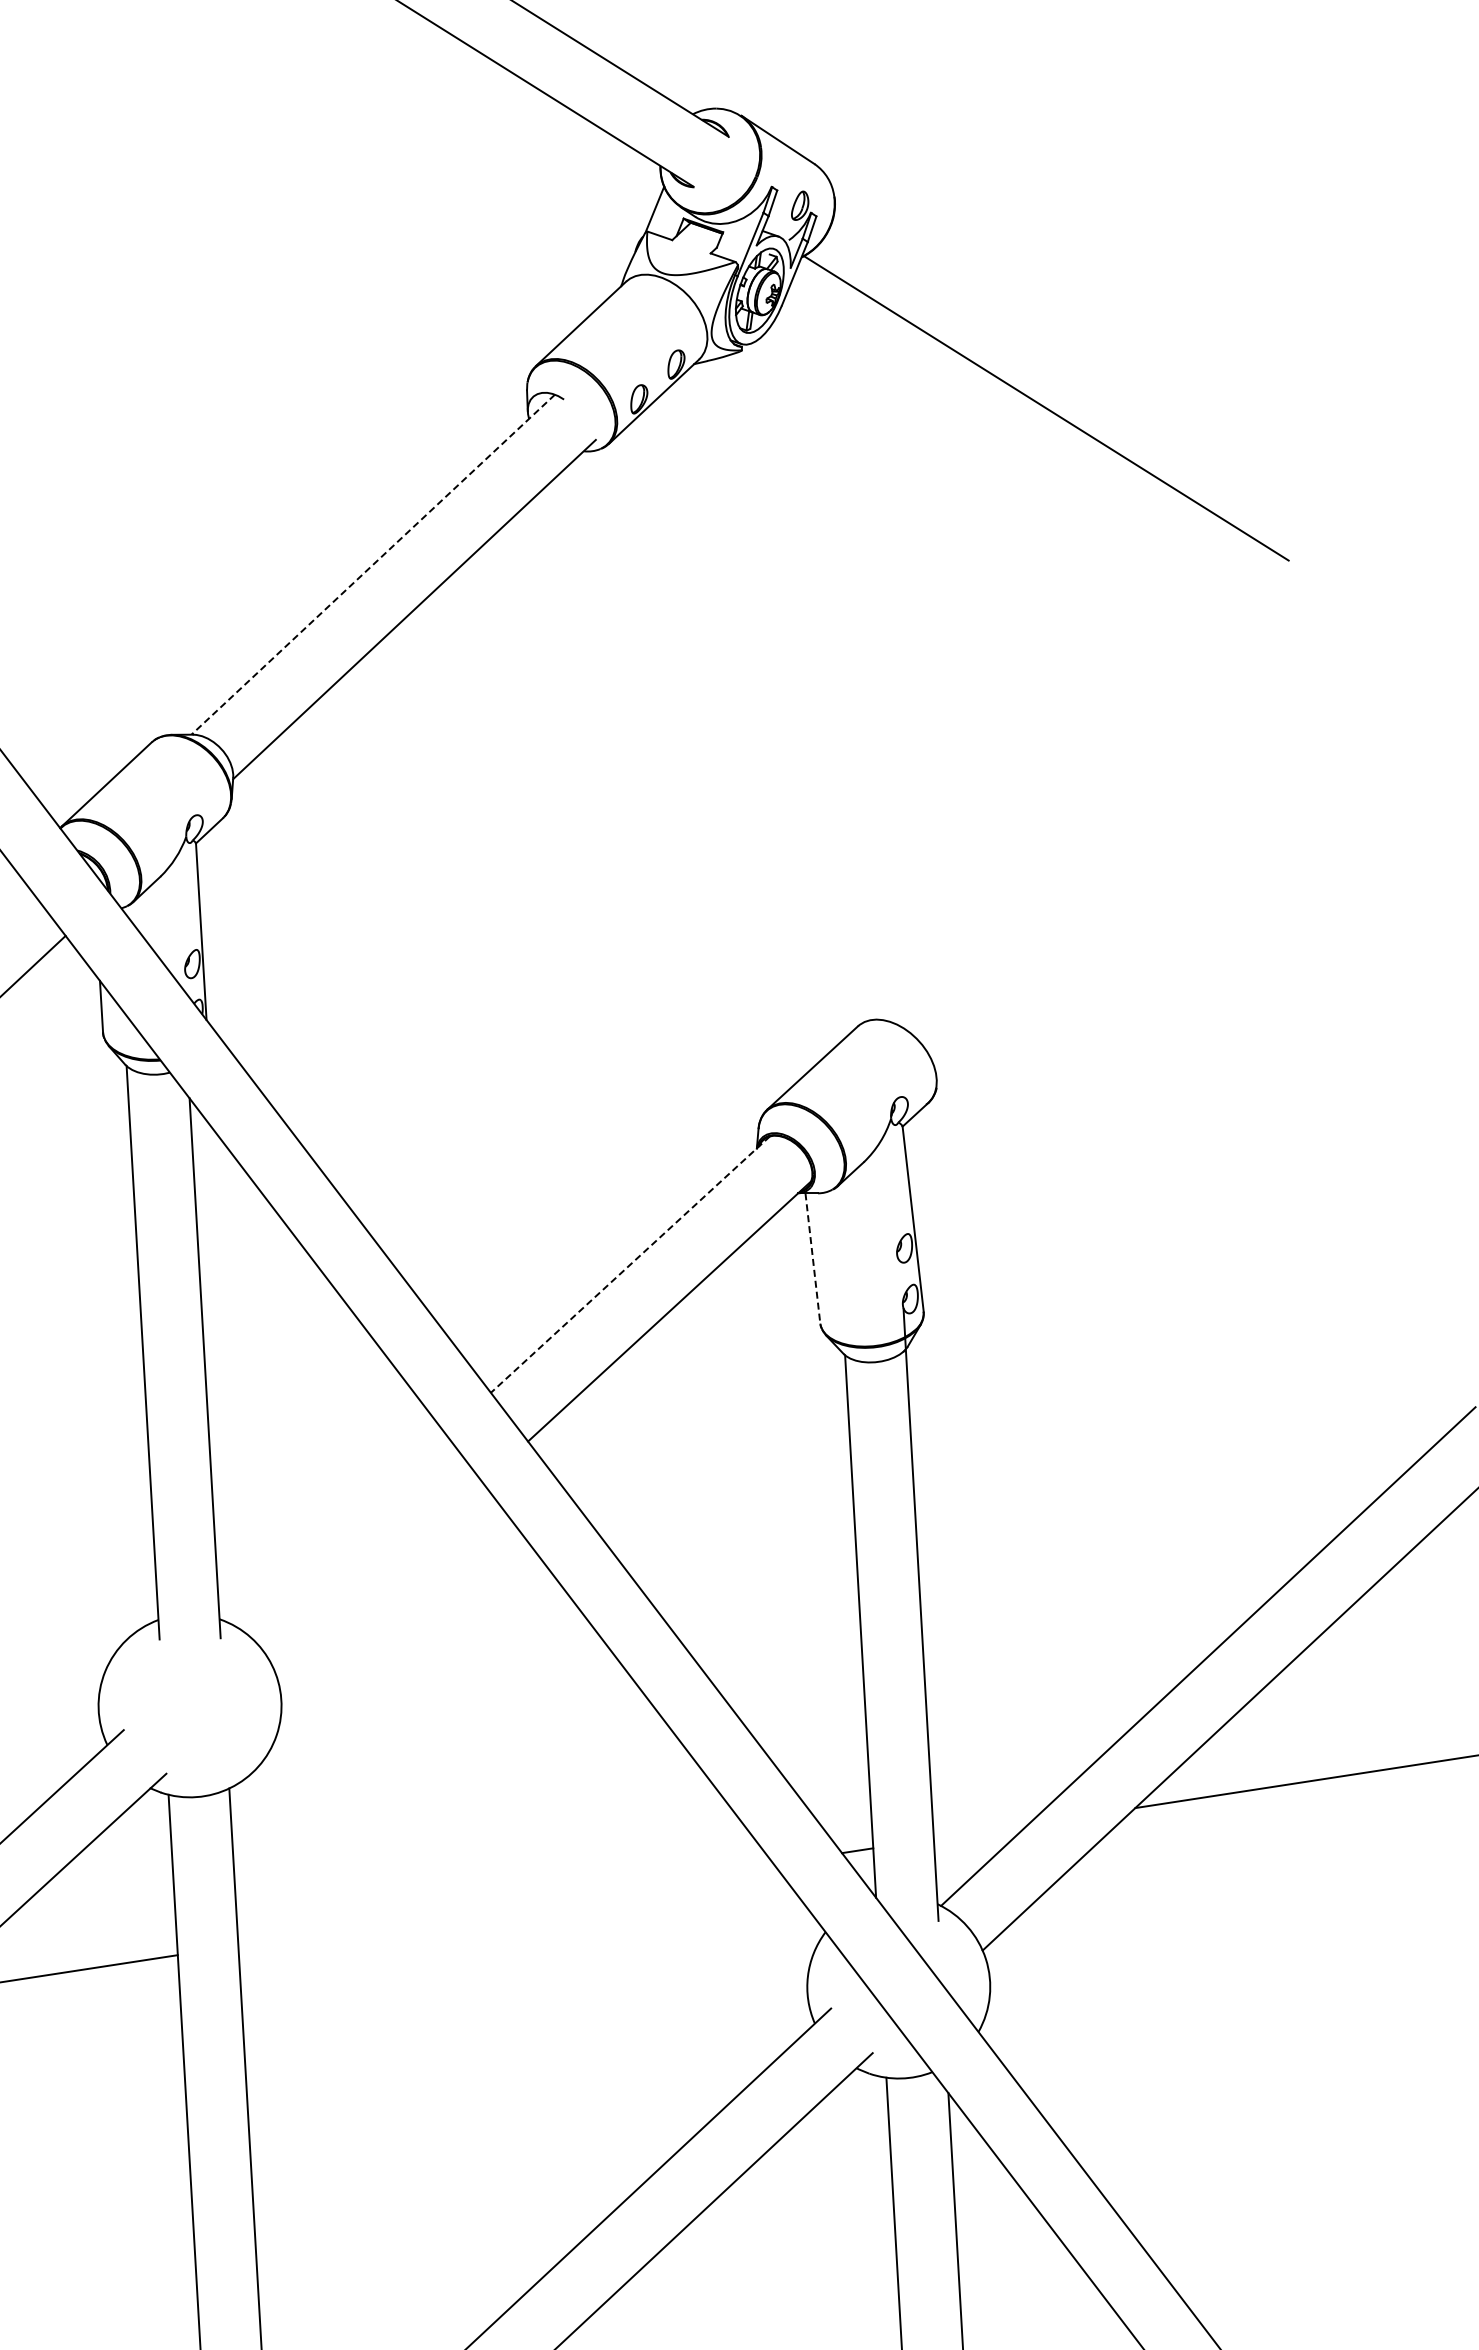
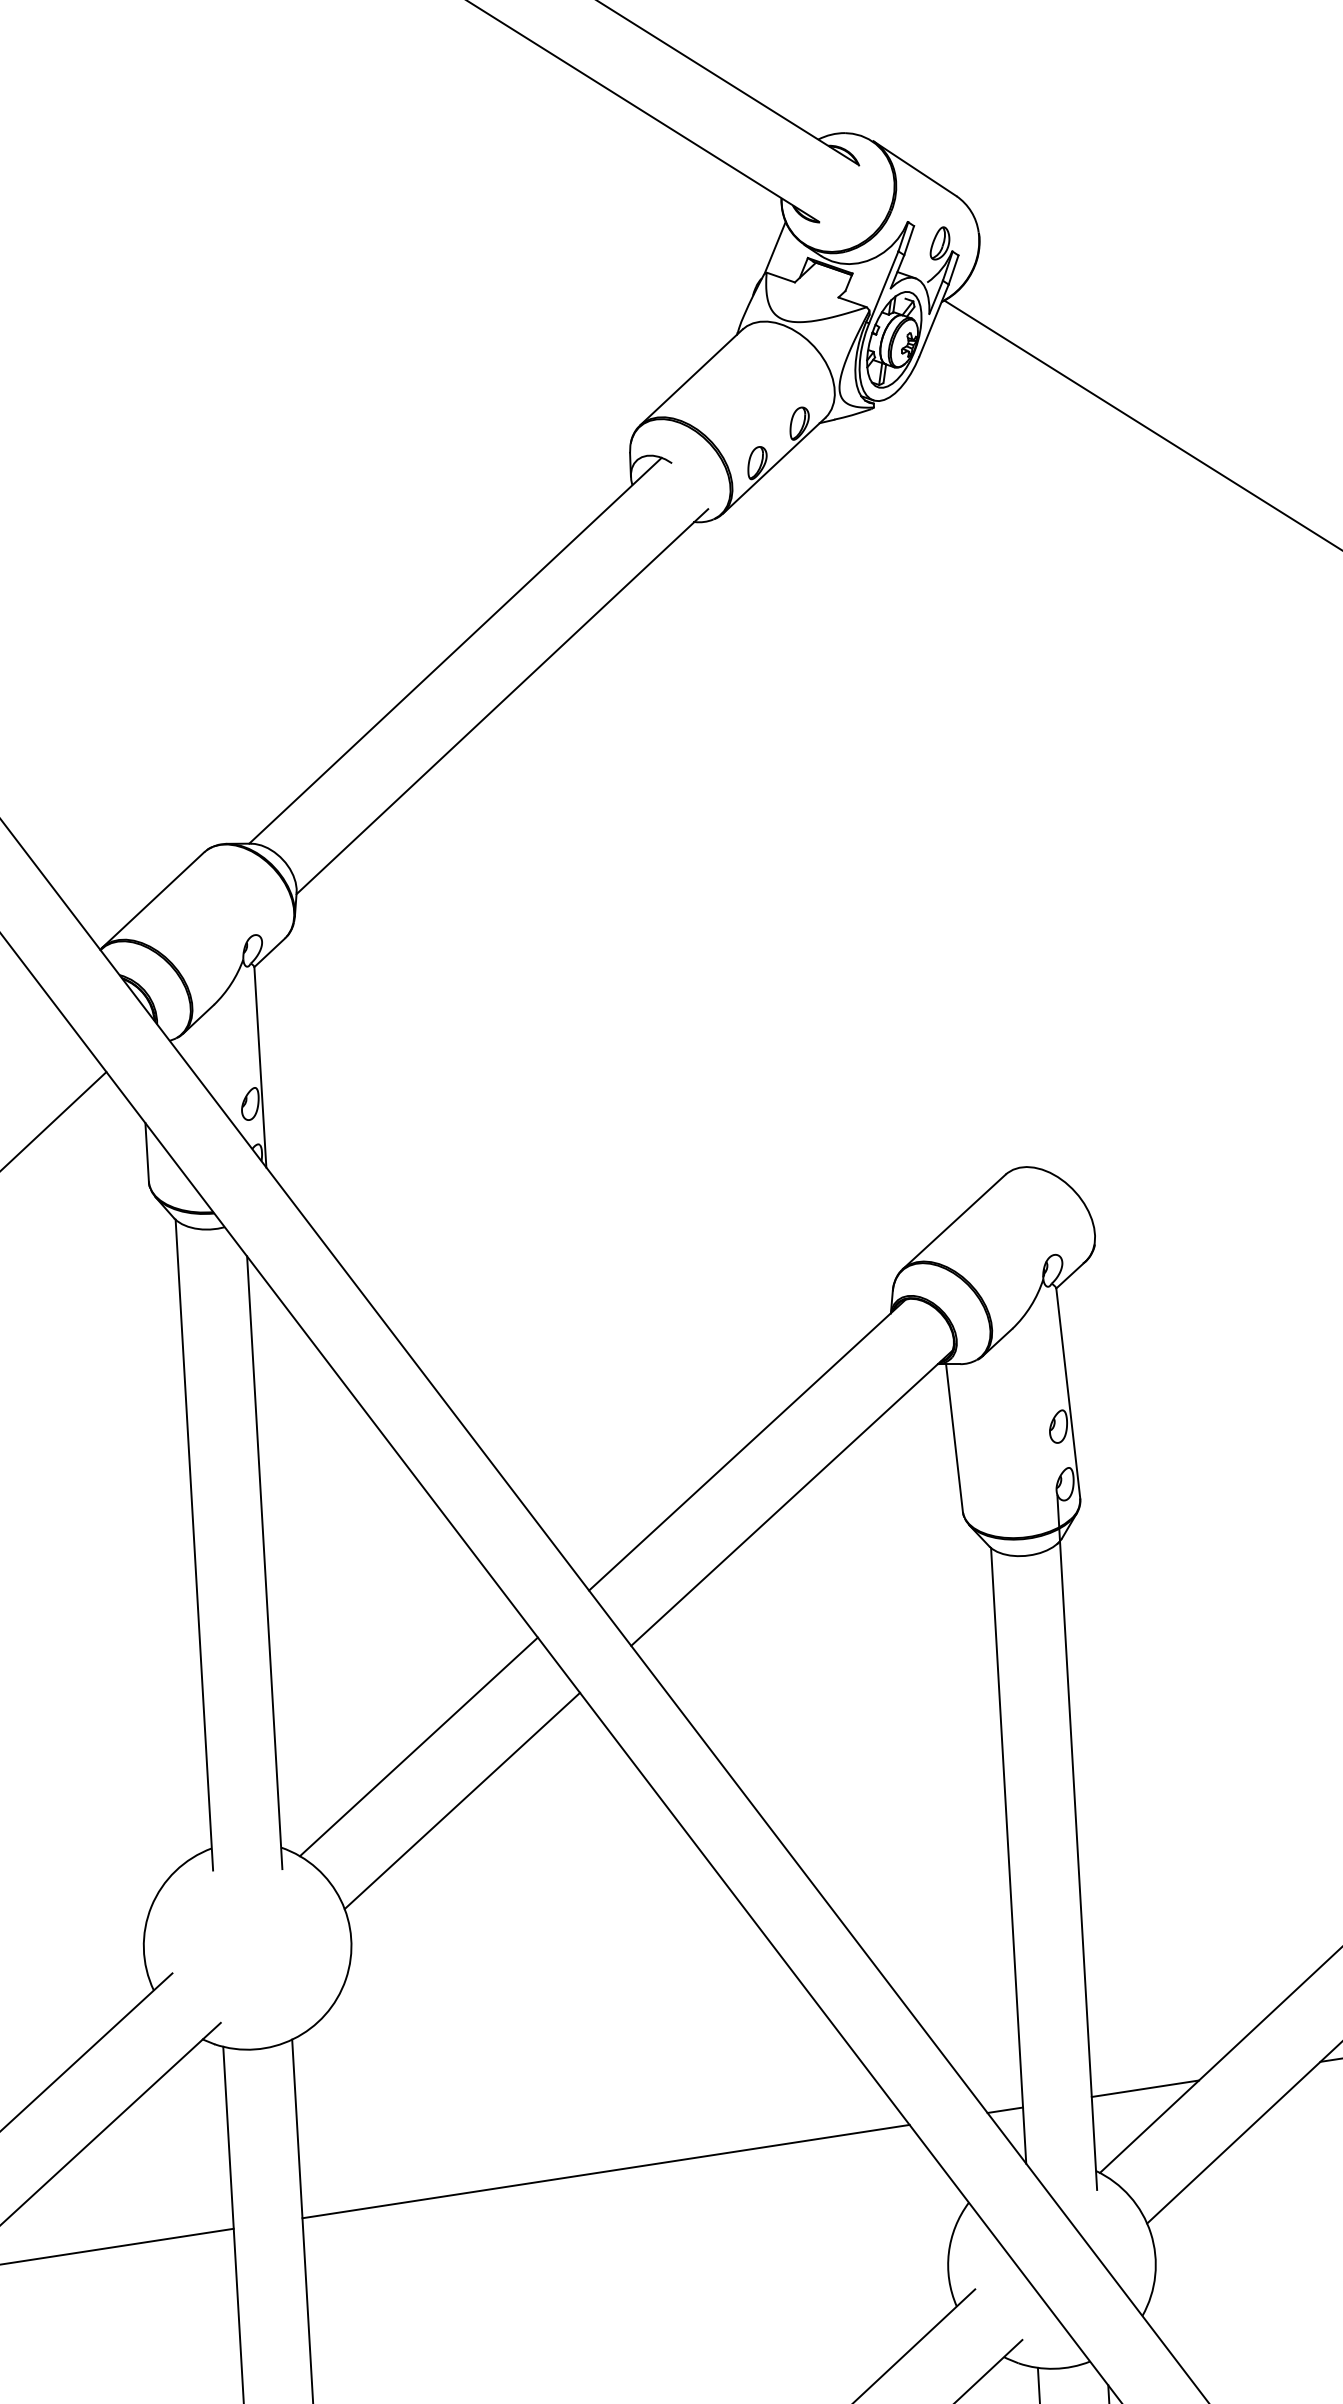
line: (373, 564) -> (455, 650), dashed -> solid
line: (812, 1258) -> (954, 1438), dashed -> solid
line: (630, 1264) -> (747, 1444), dashed -> solid
line: (340, 1530) -> (418, 1746), added
line: (378, 1577) -> (461, 1800), added
line: (980, 1831) -> (1144, 2088), added
line: (505, 1904) -> (605, 2171), added

